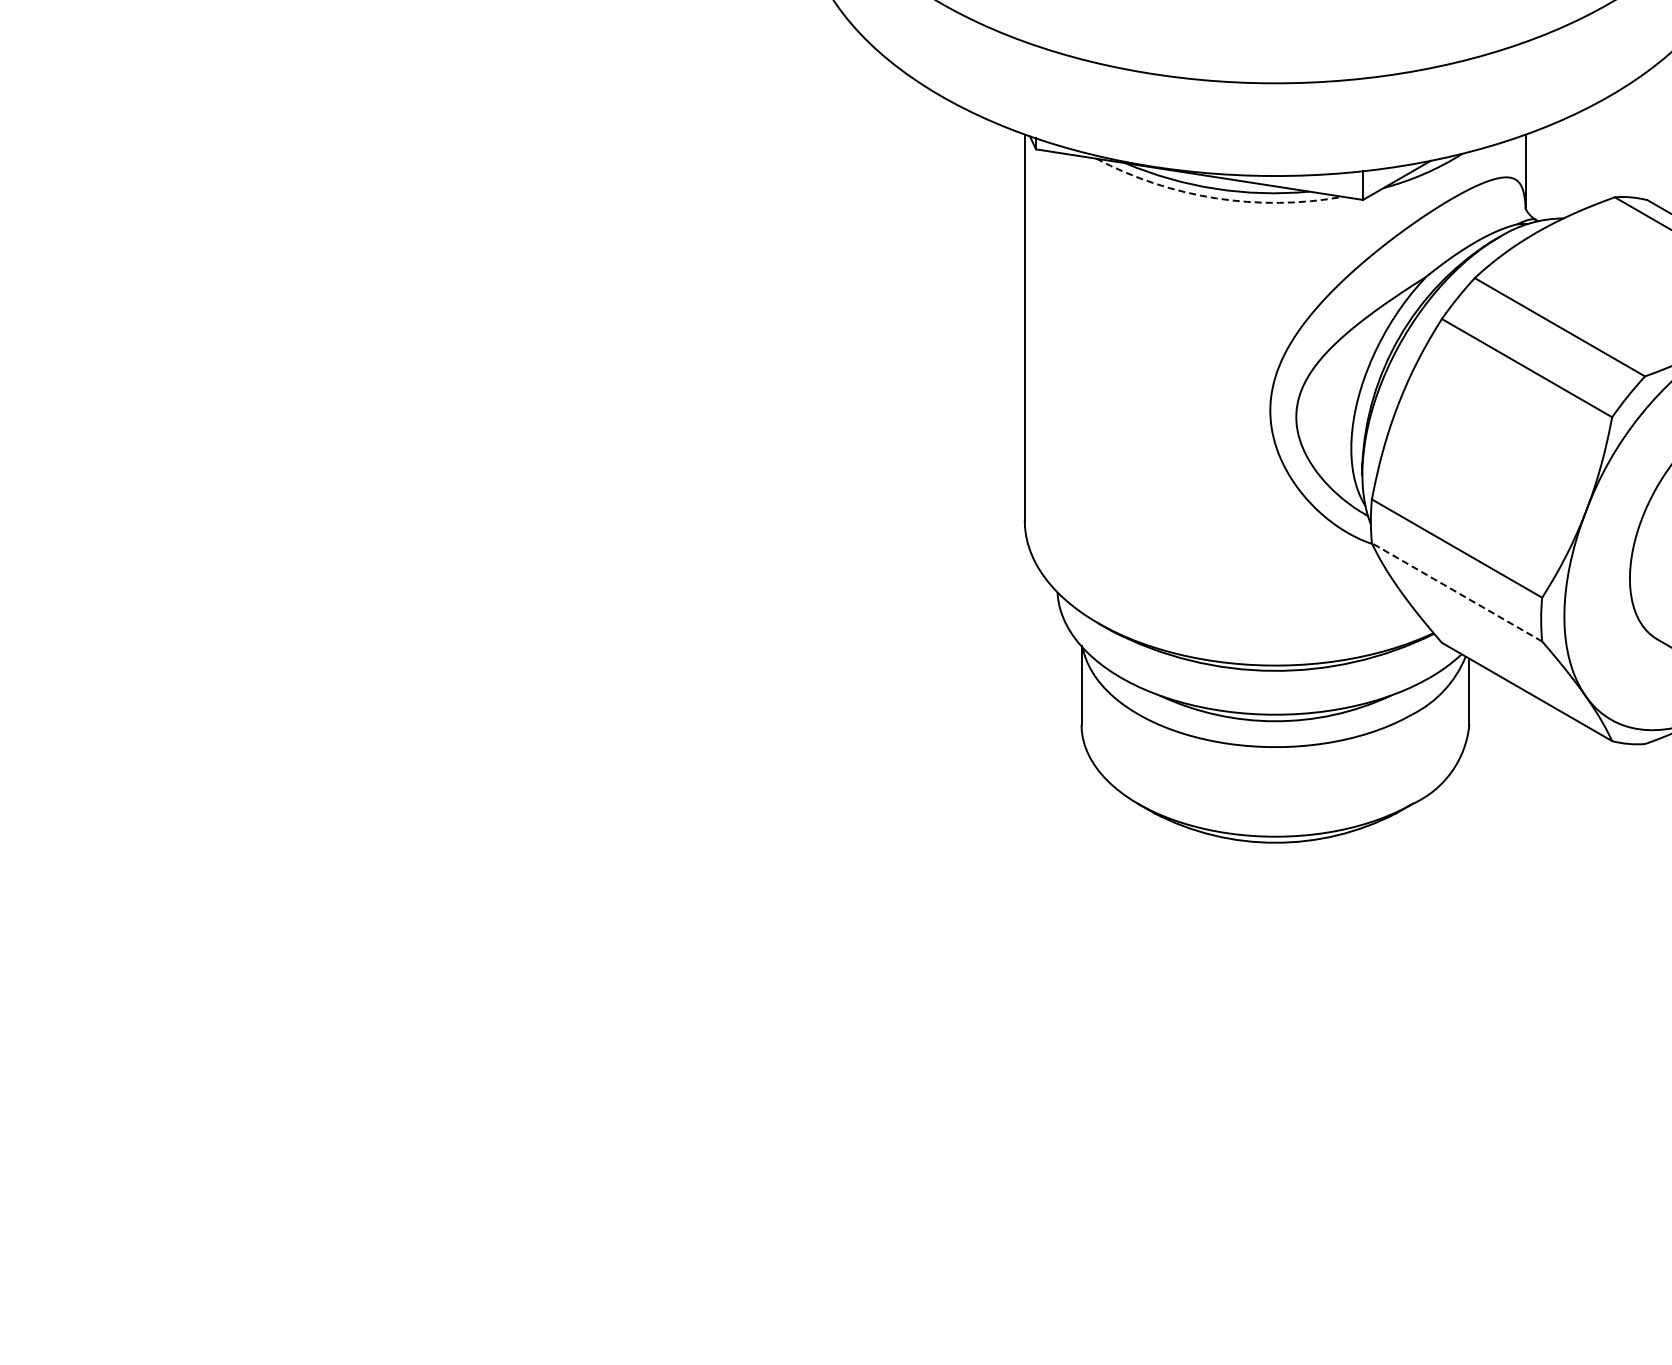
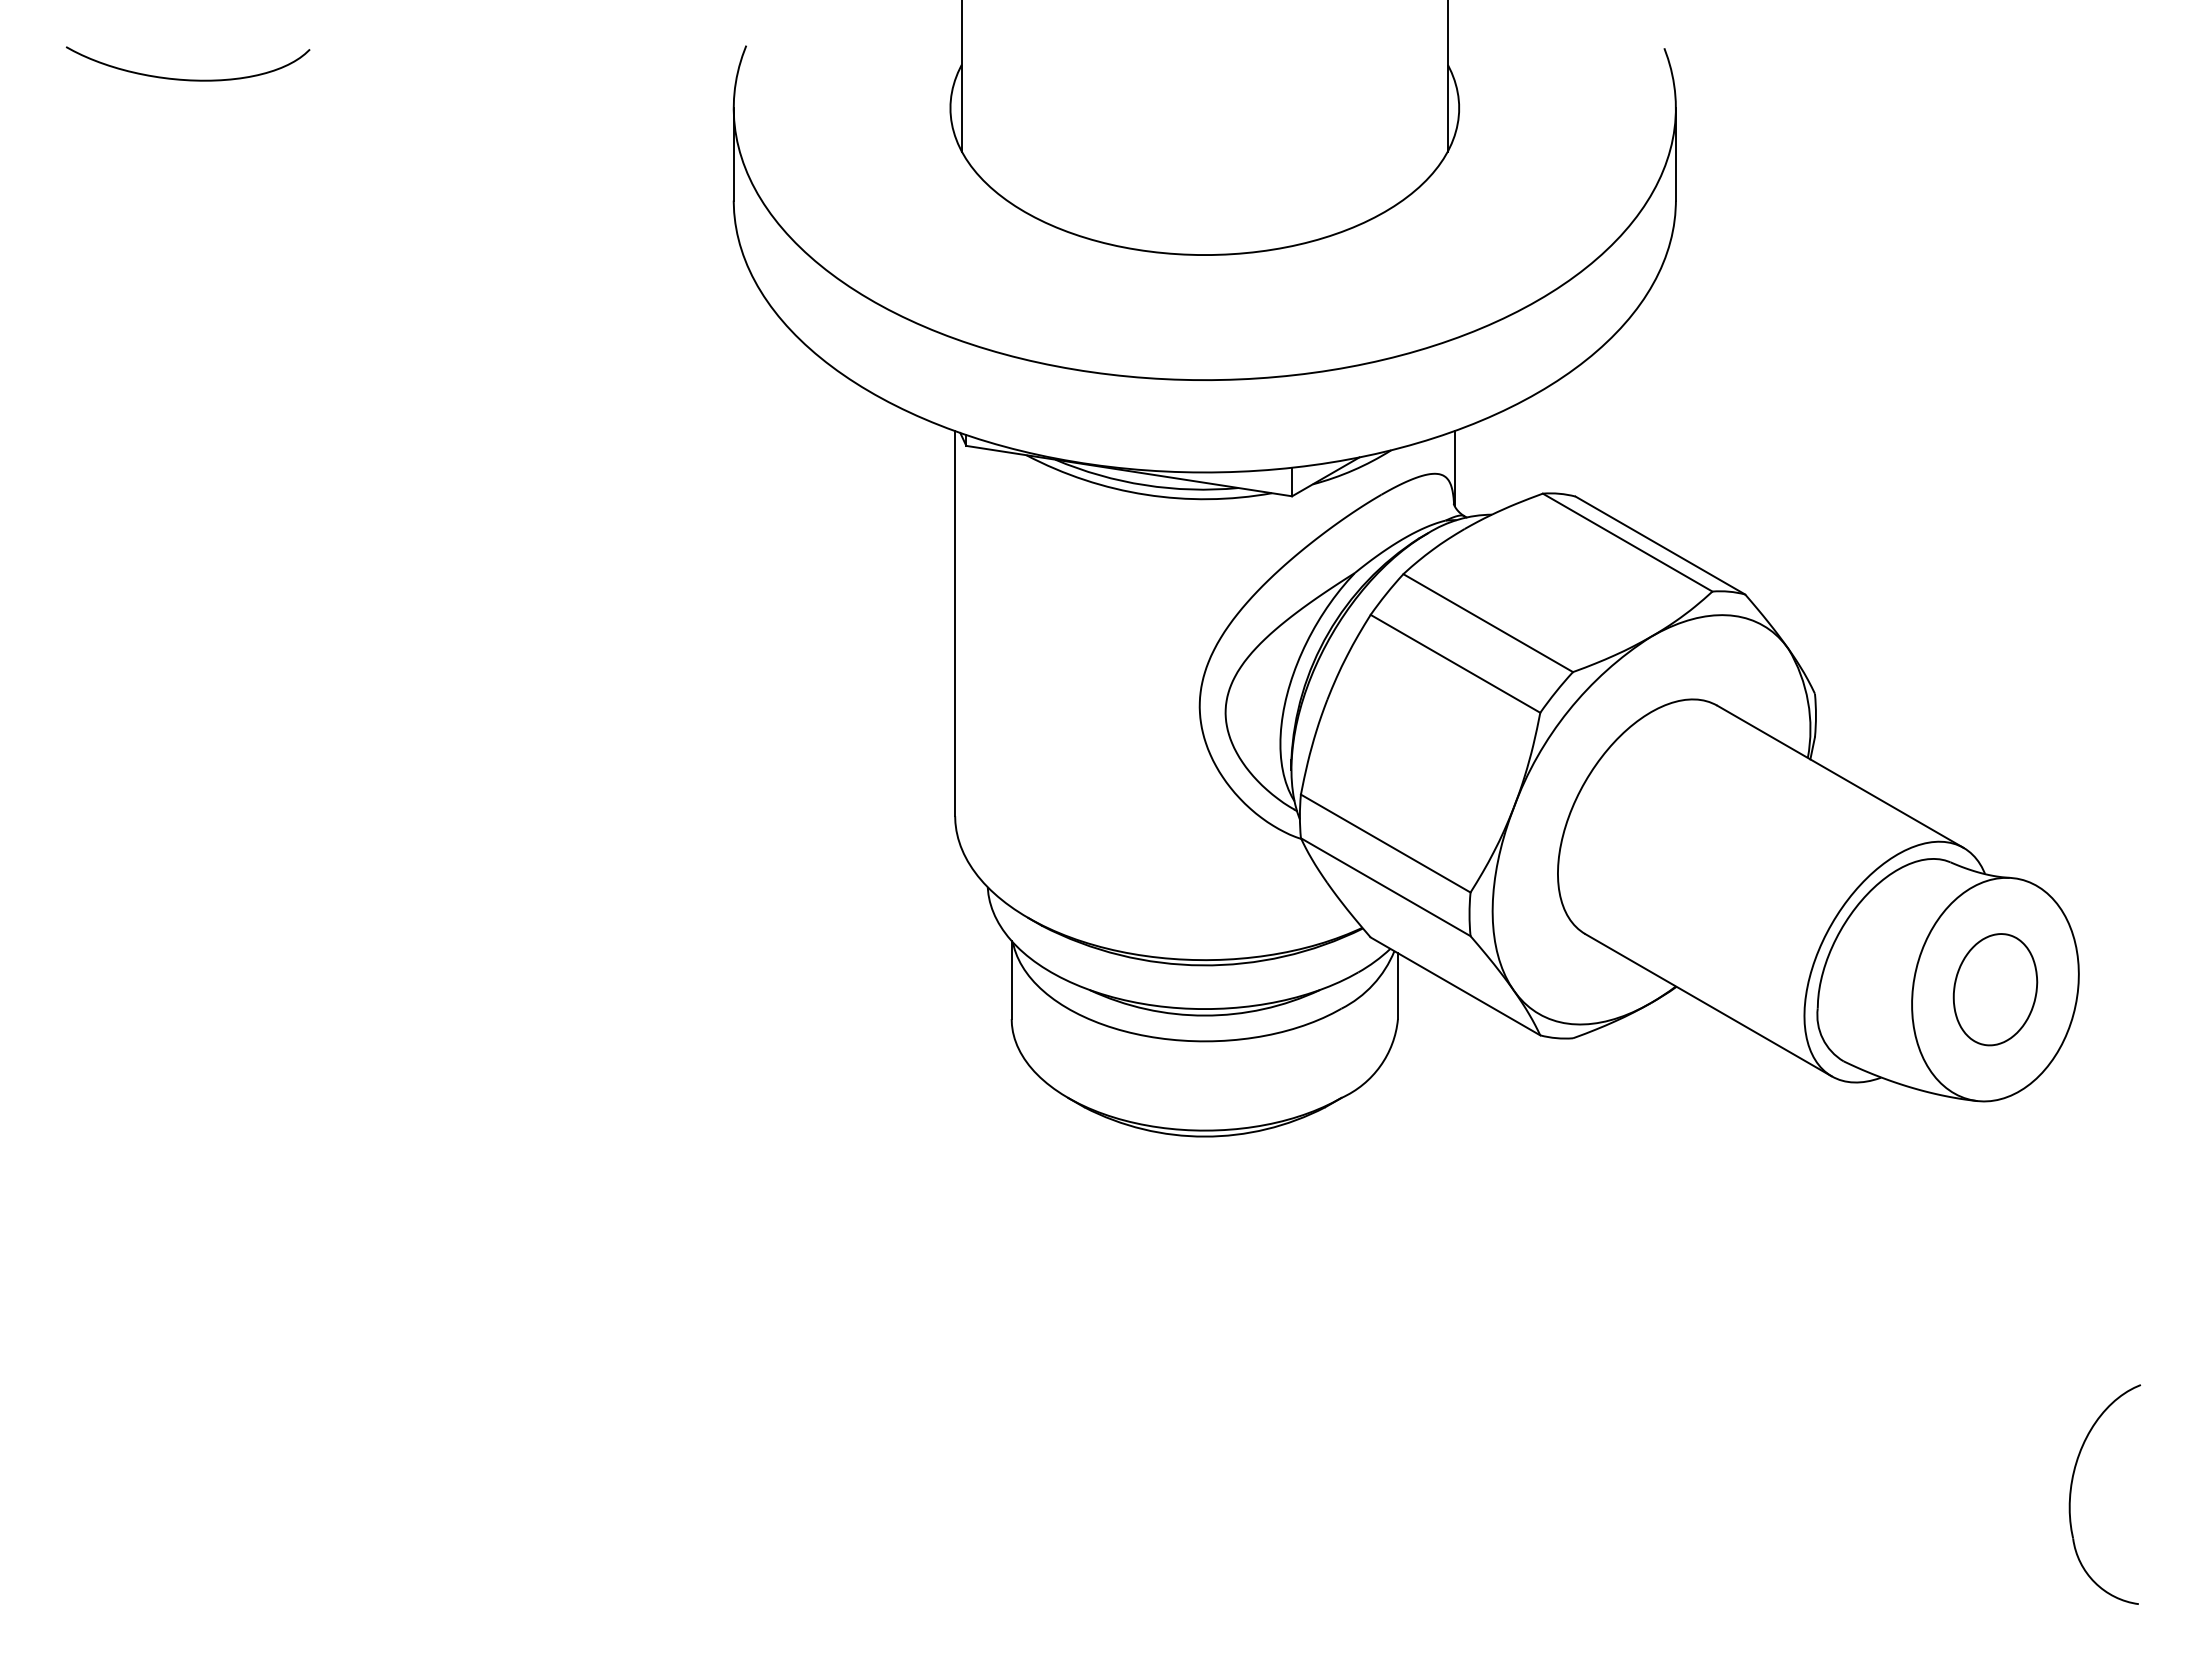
arc: (1216, 198) -> (1146, 494), dashed -> solid
line: (1456, 592) -> (1385, 887), dashed -> solid

